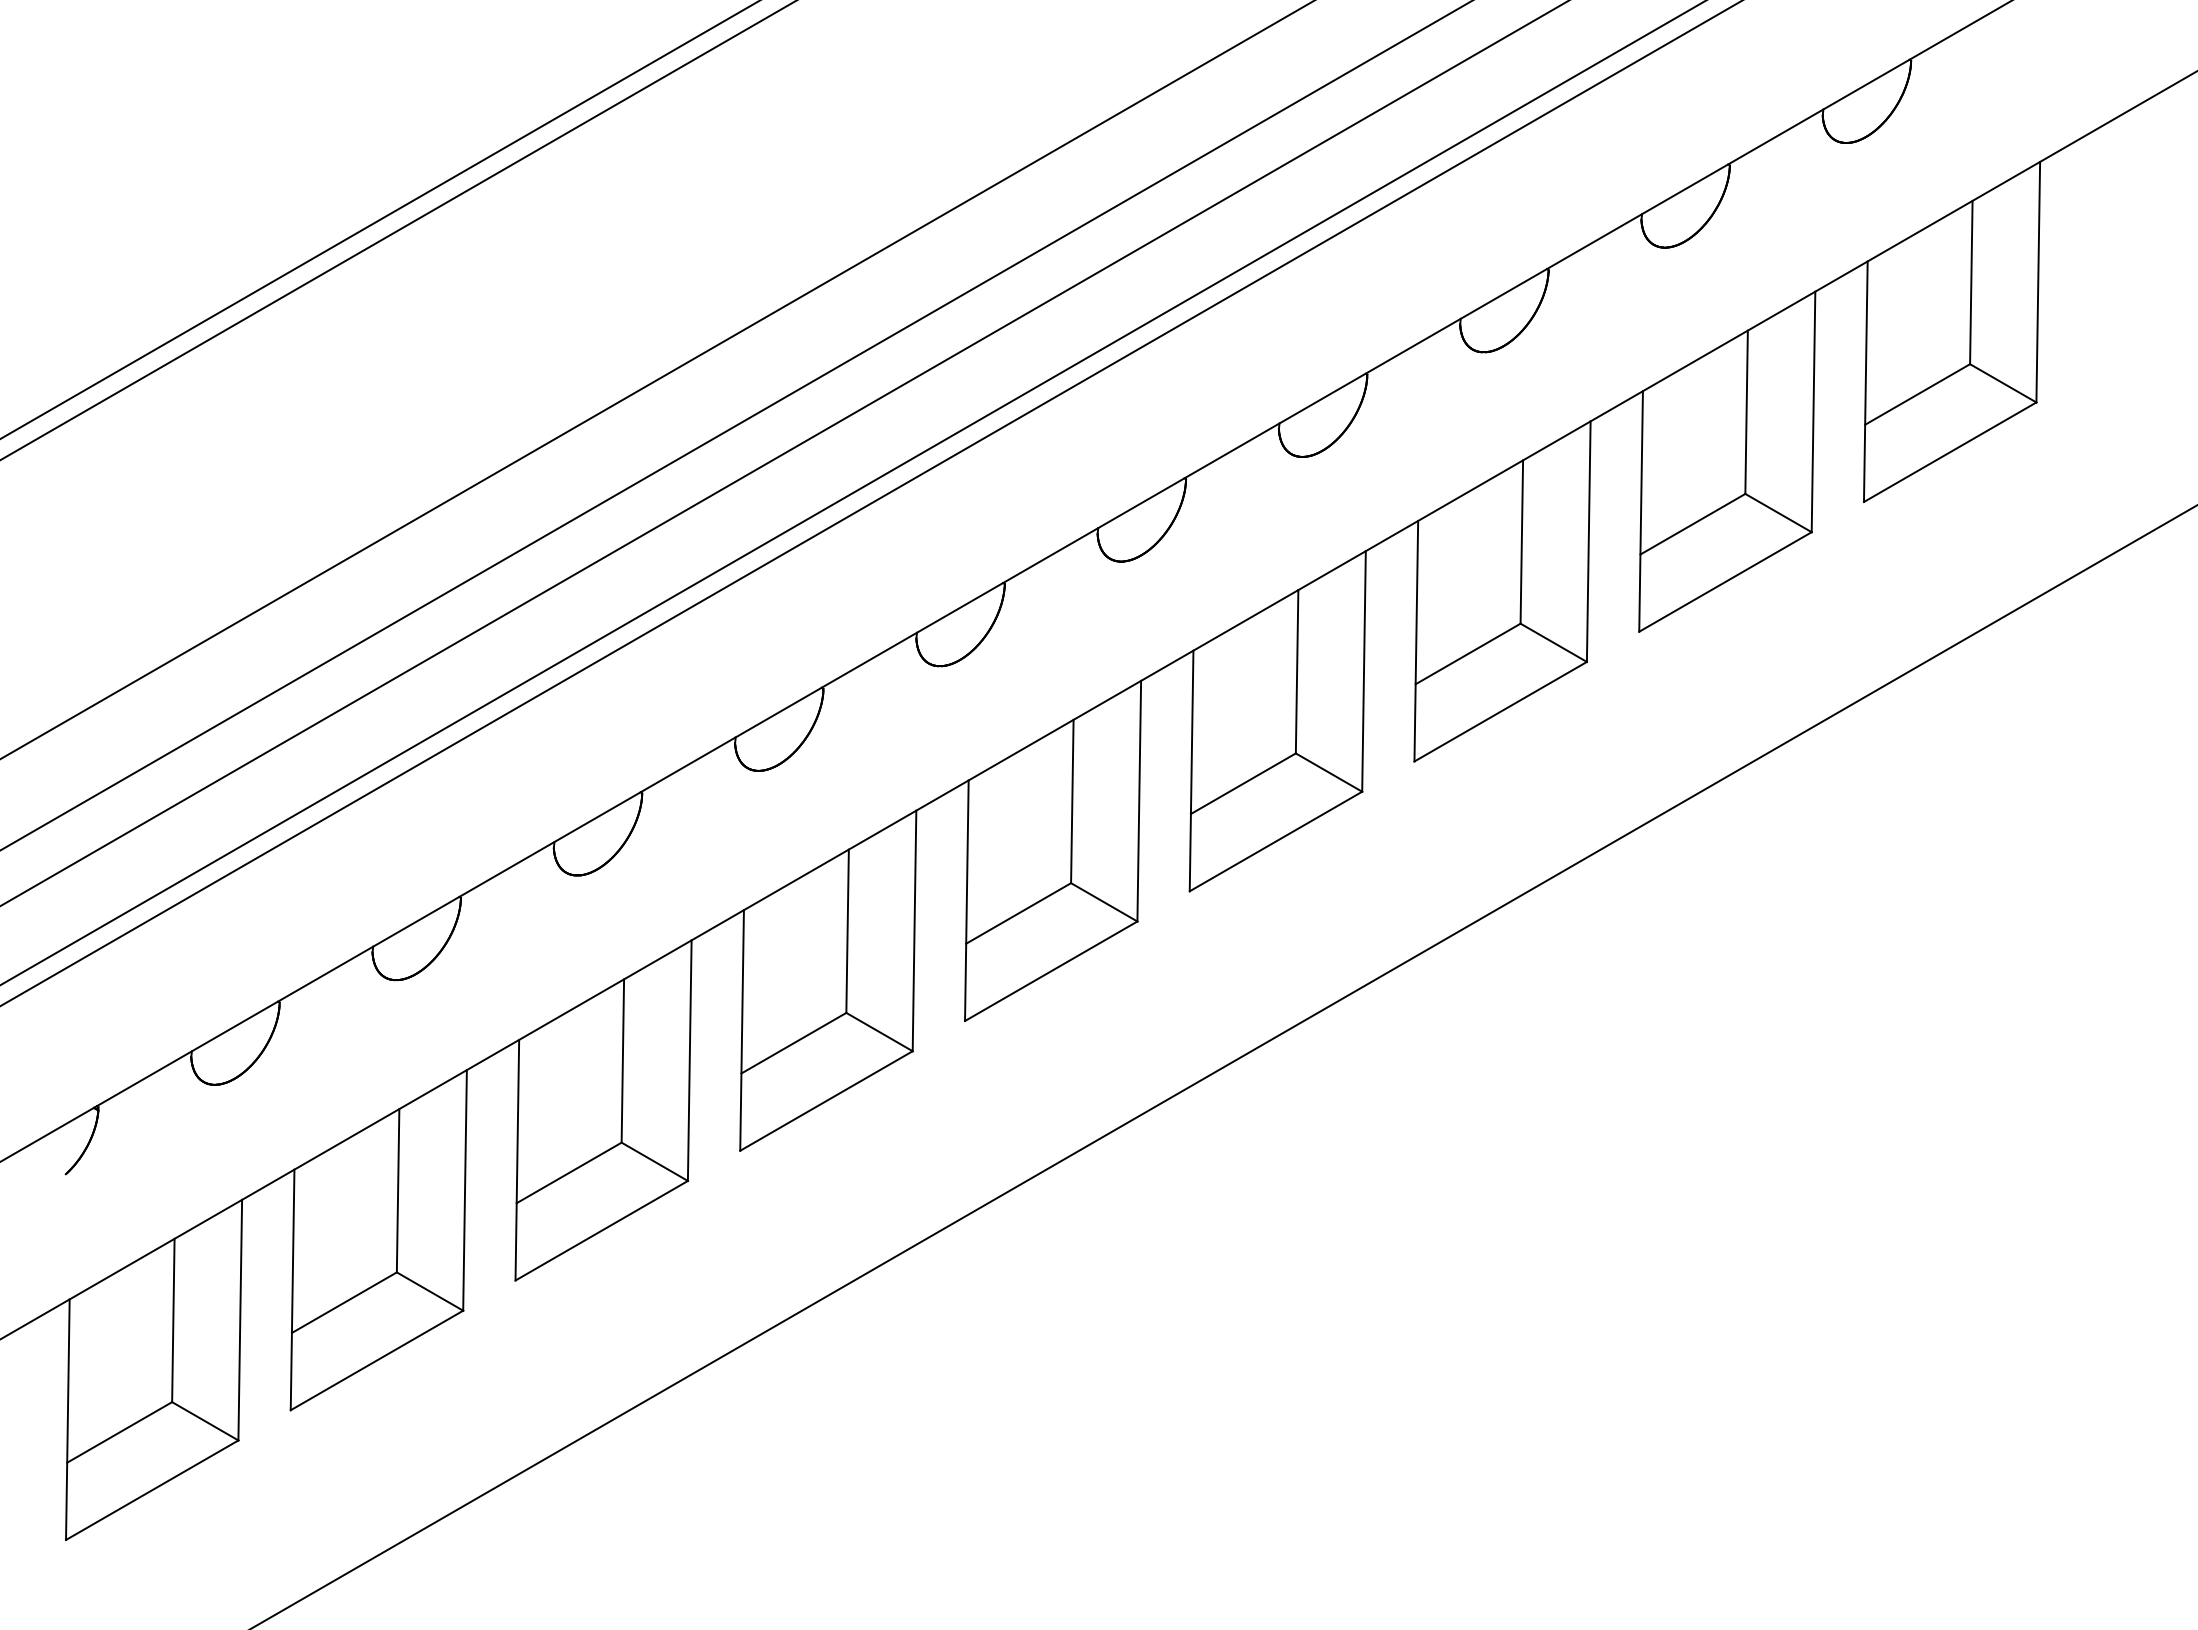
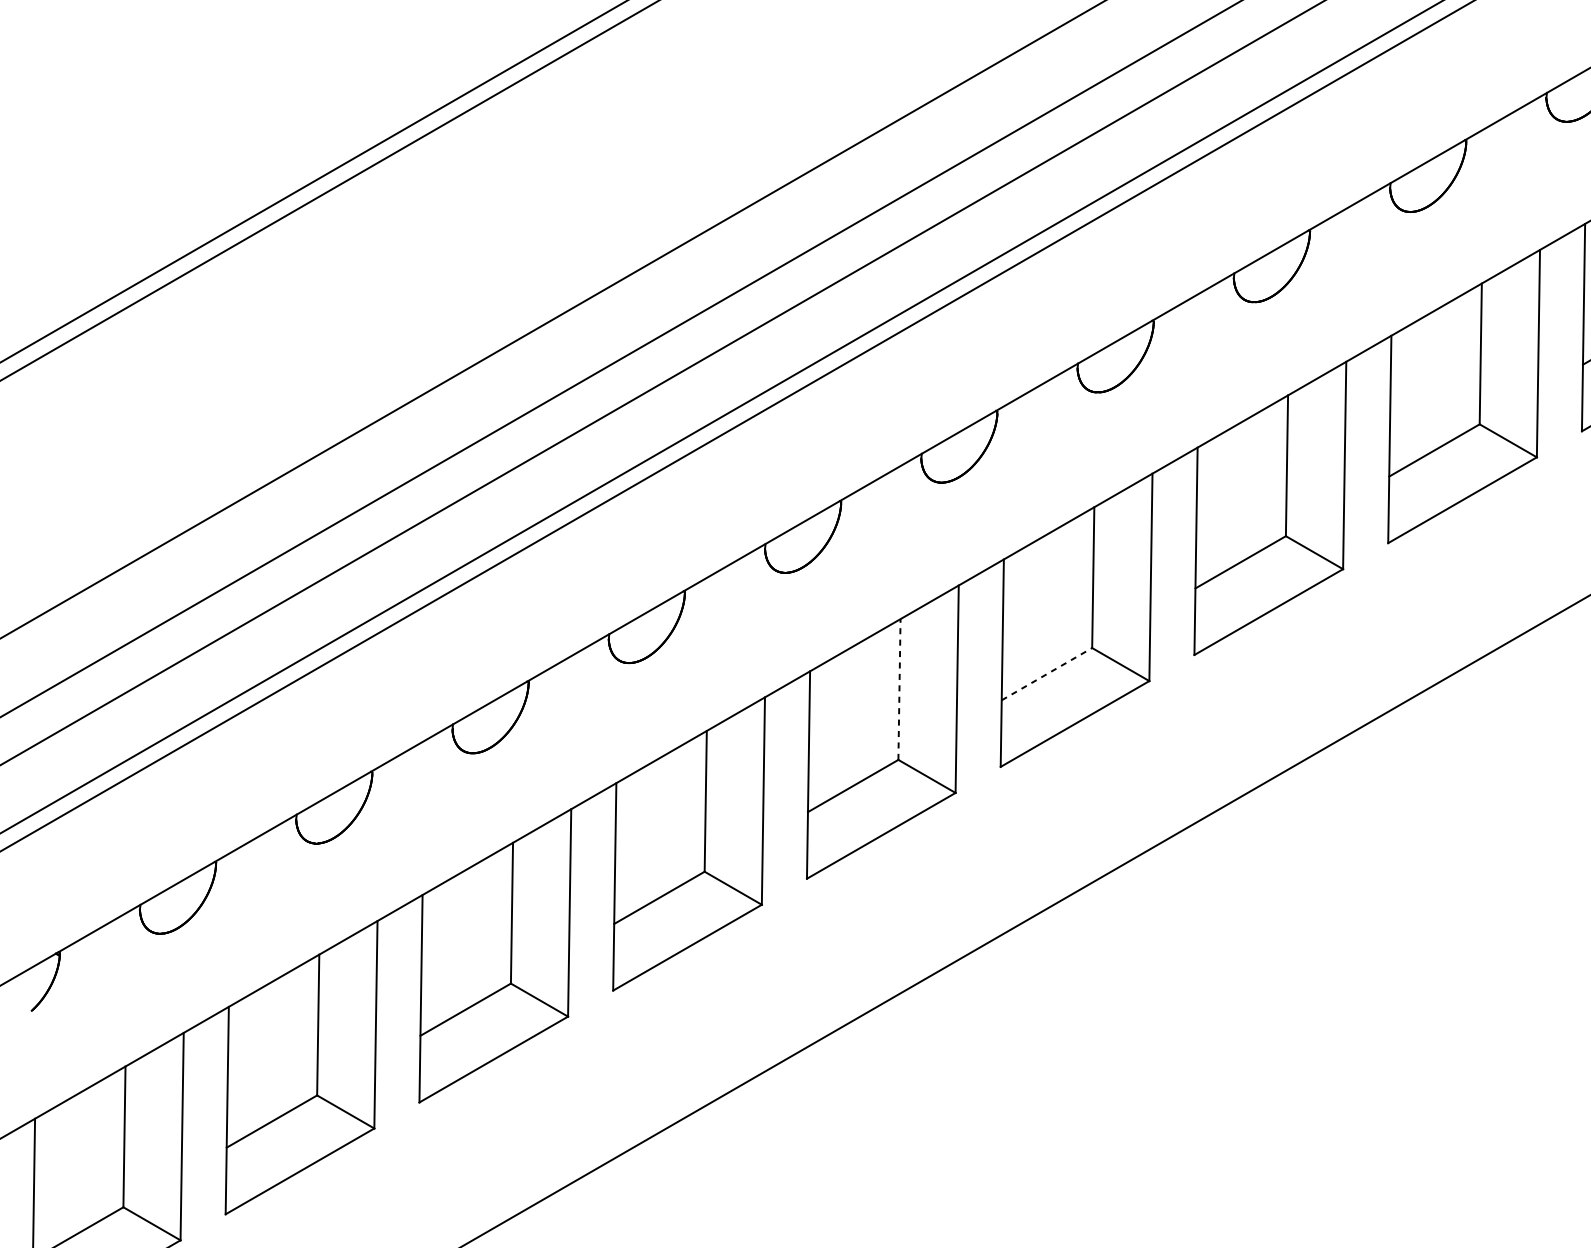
line: (1243, 783) -> (1047, 673), solid -> dashed
line: (1072, 801) -> (899, 689), solid -> dashed

